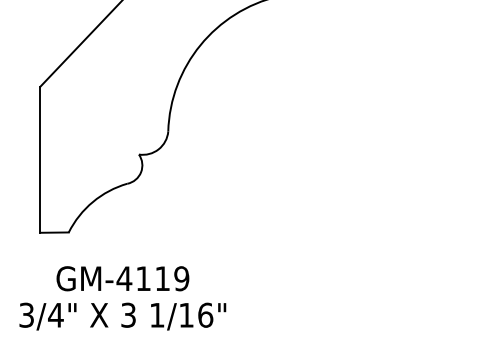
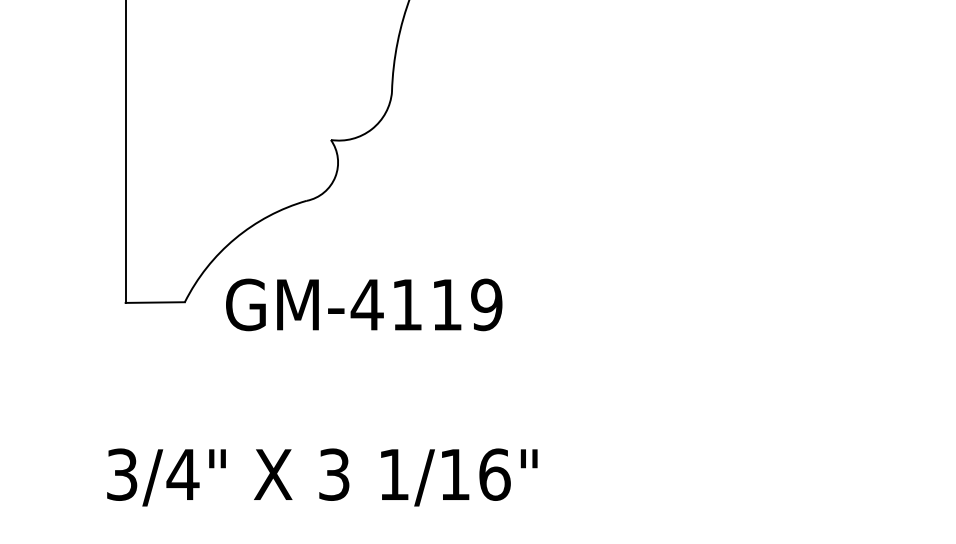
text: (122, 278) -> (363, 304), moved
text: (122, 316) -> (321, 477), moved

